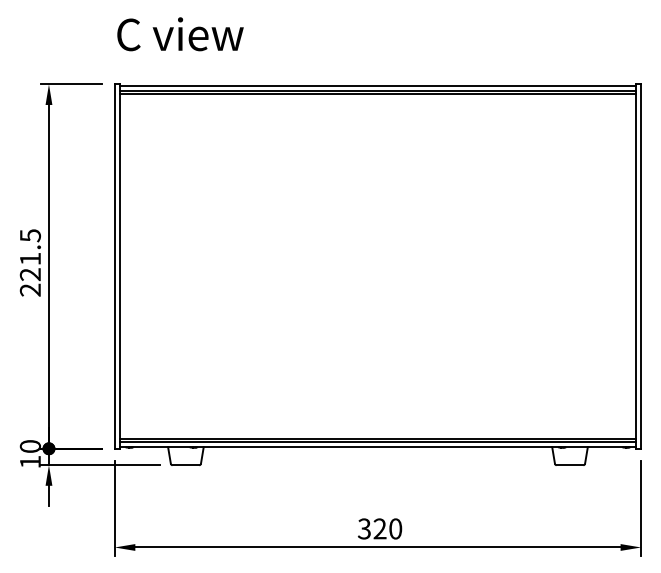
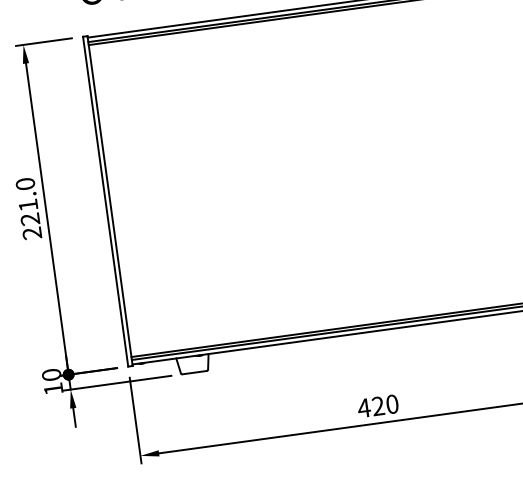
text: (29, 235) -> (24, 184), 221.5 -> 221.0
text: (364, 528) -> (364, 407), 320 -> 420

